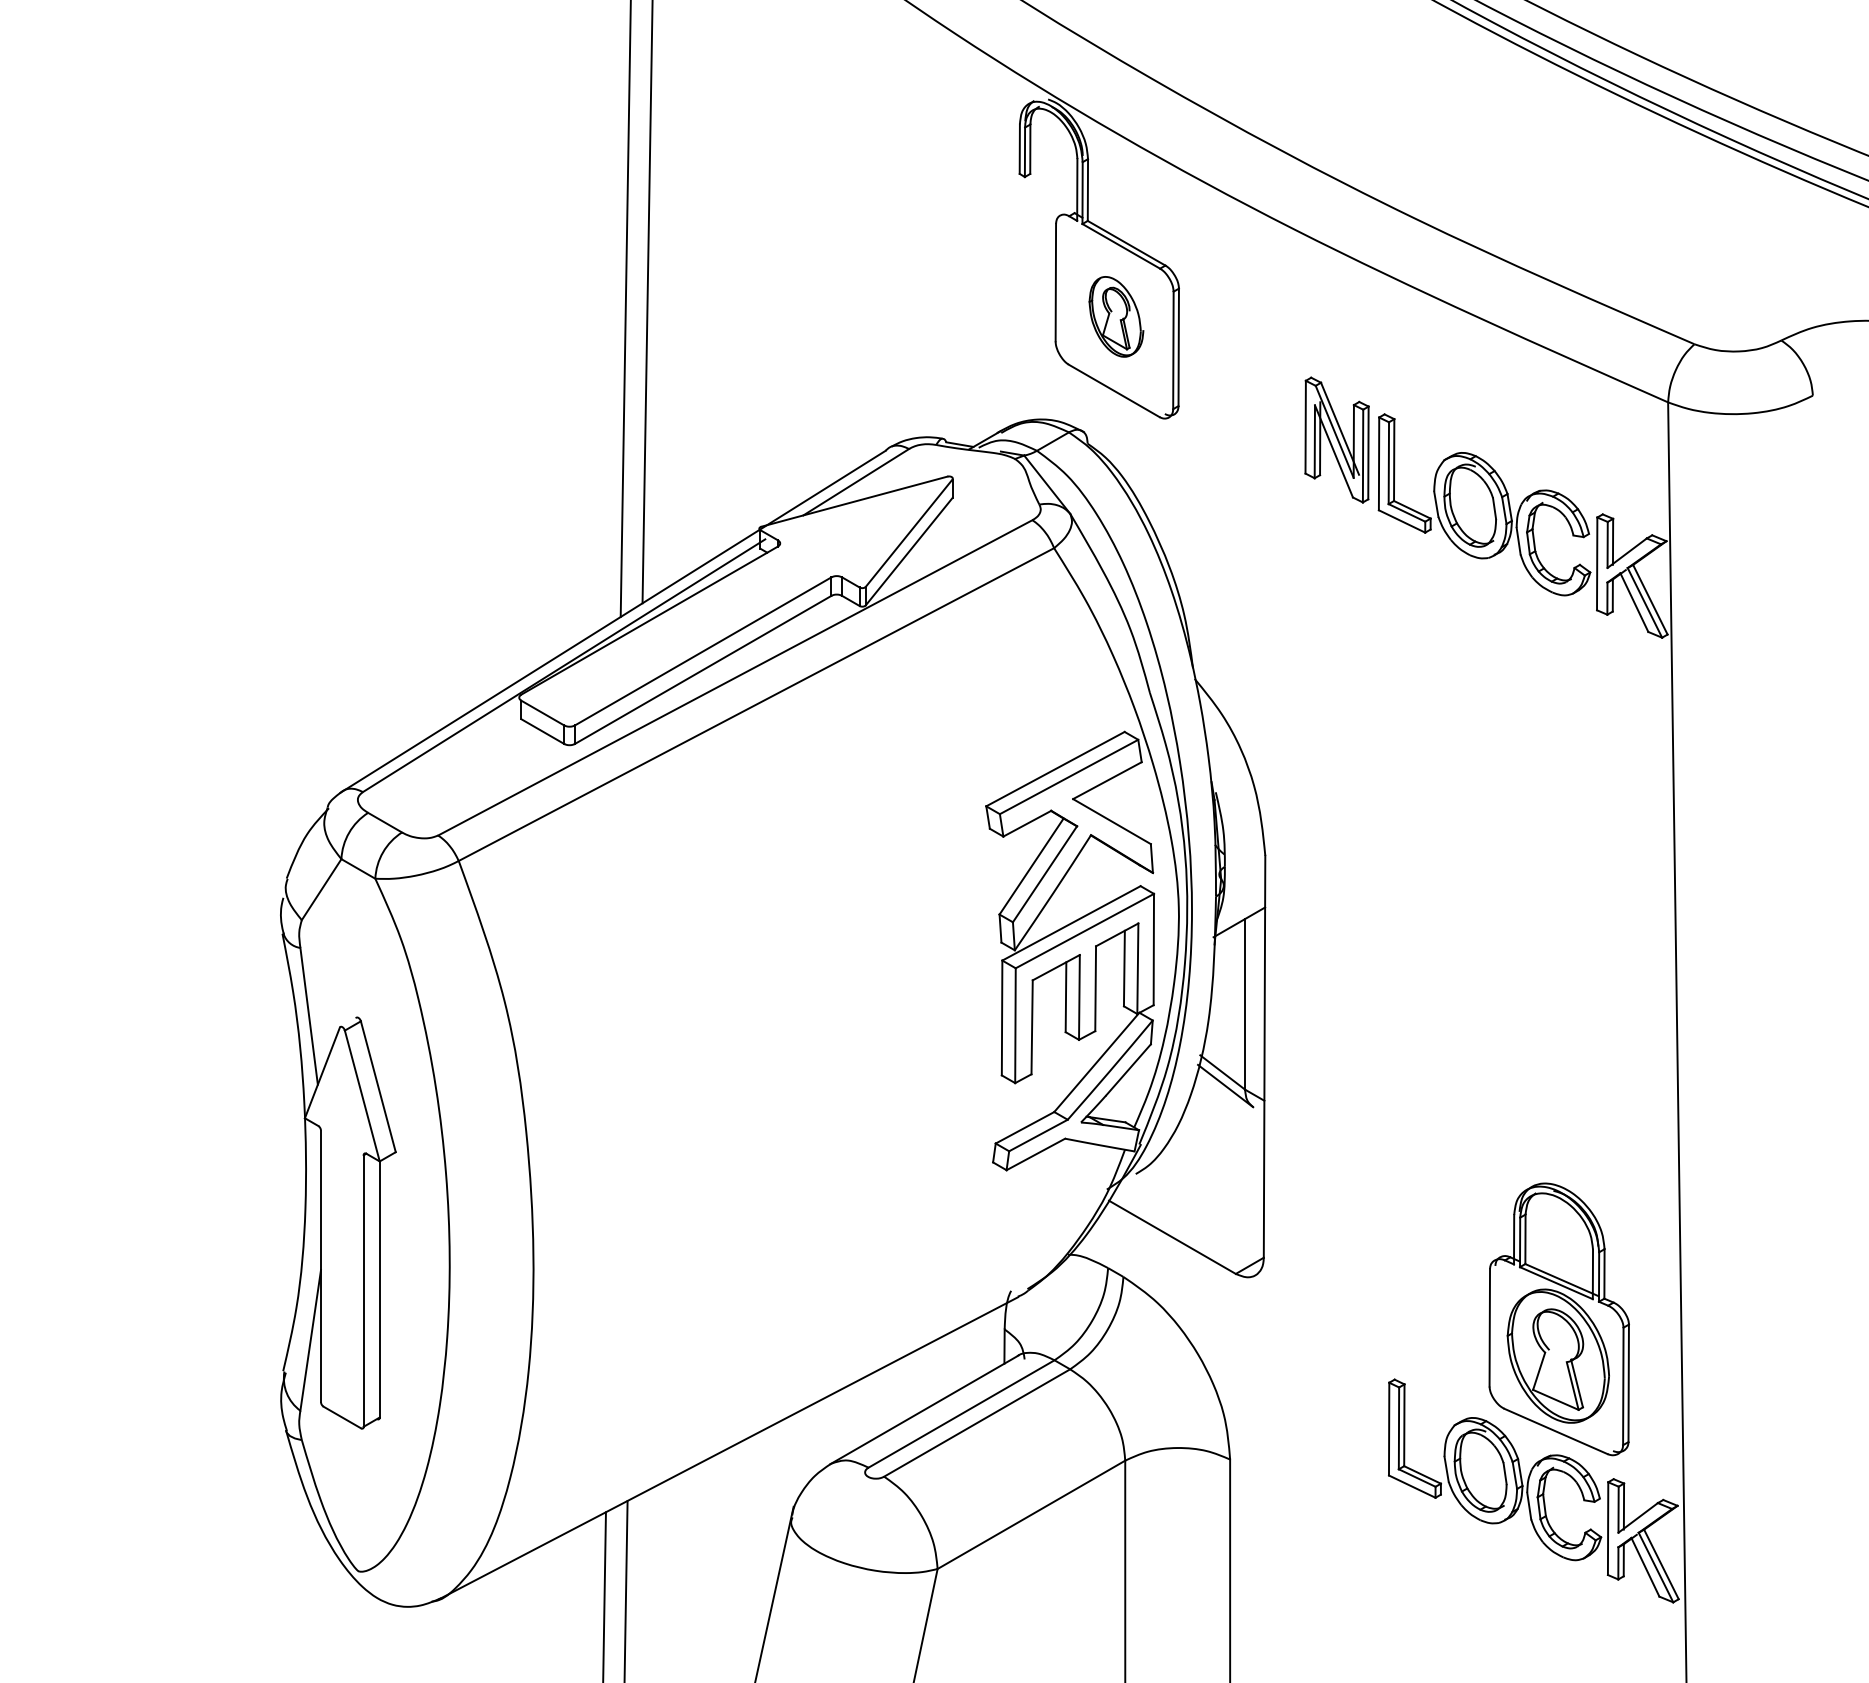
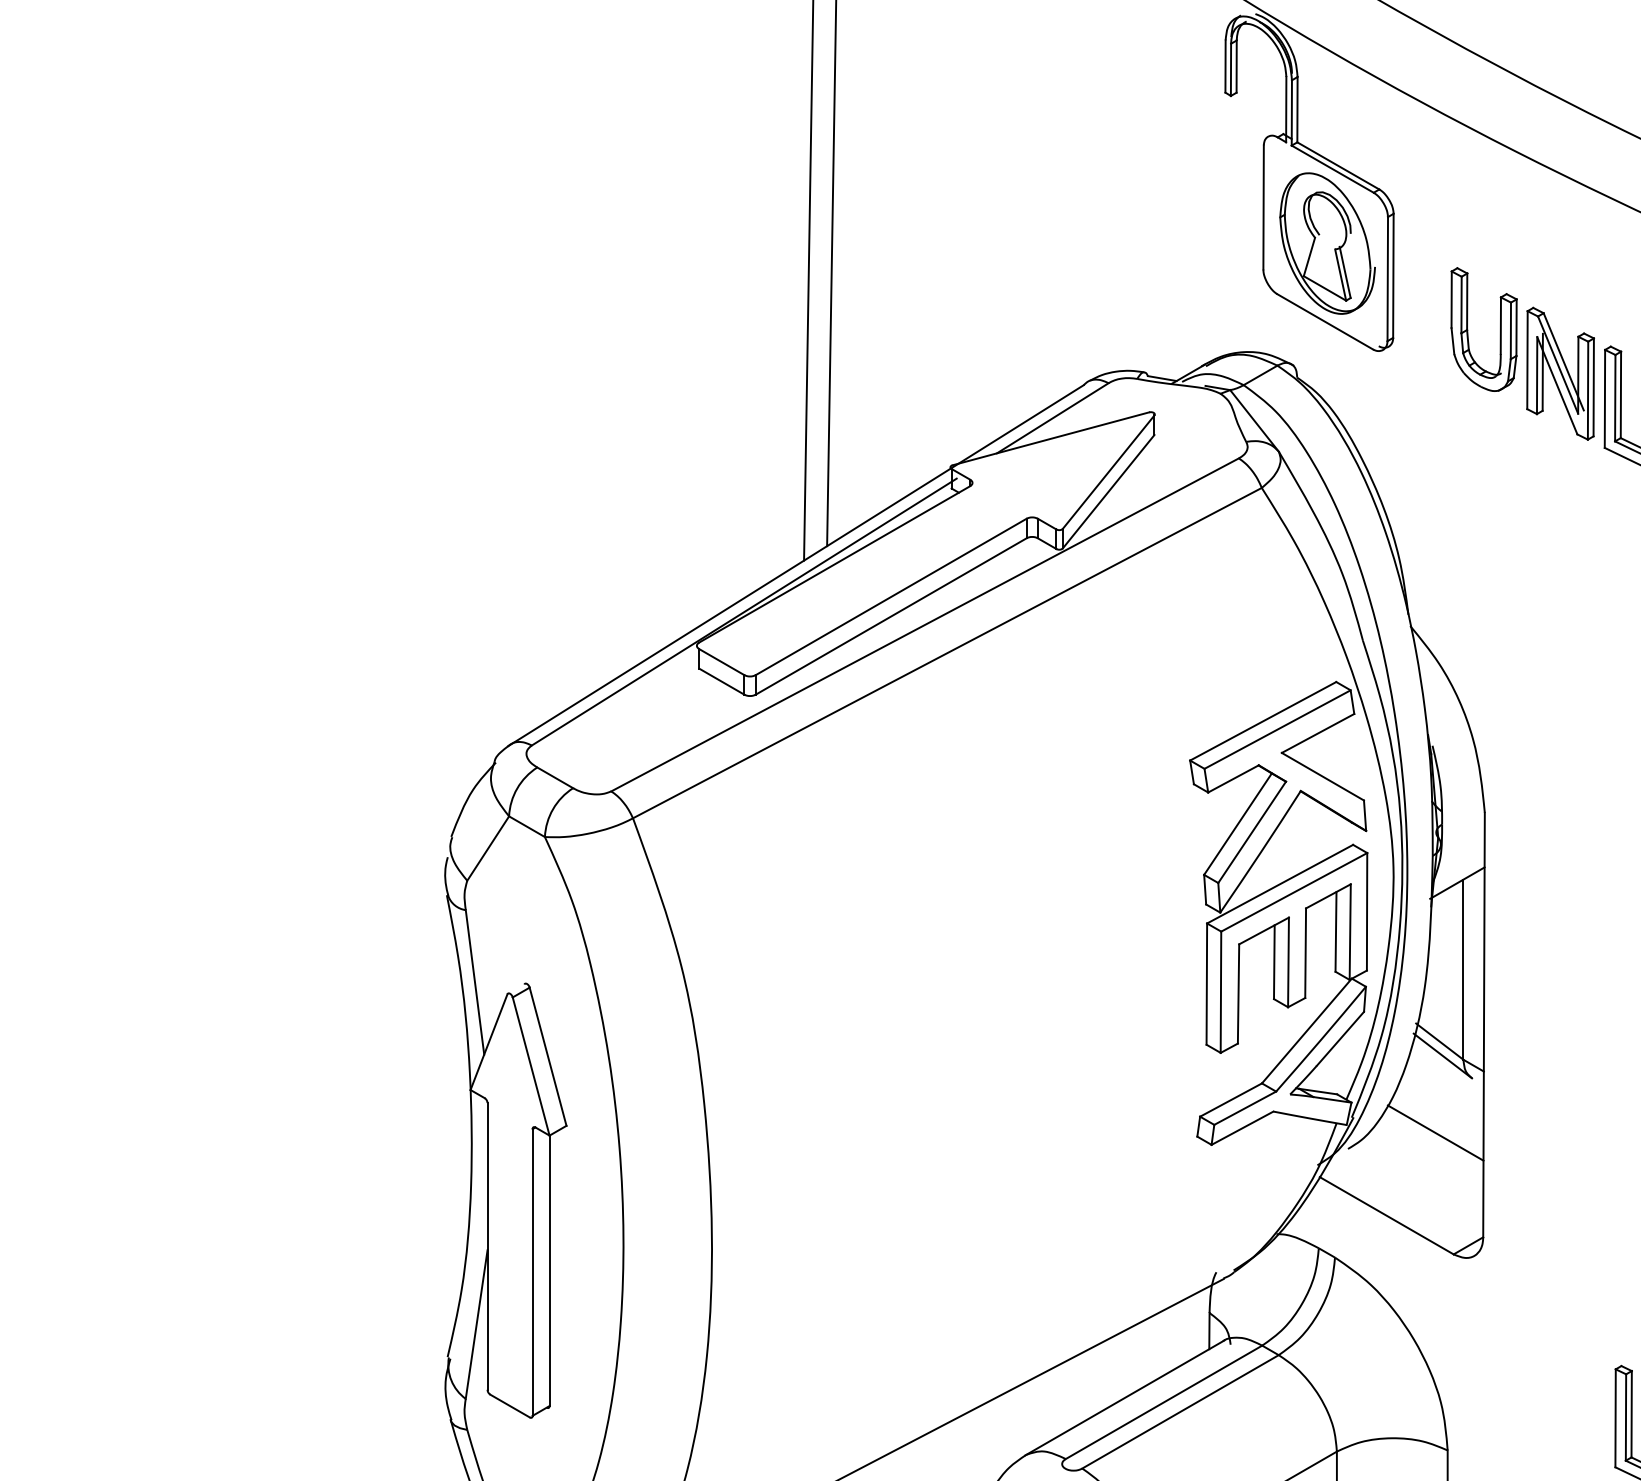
part: (1116, 316) -> (1327, 243), size x1.67
part: (1249, 398) -> (1468, 329), added
line: (1218, 1158) -> (1435, 1132), added

